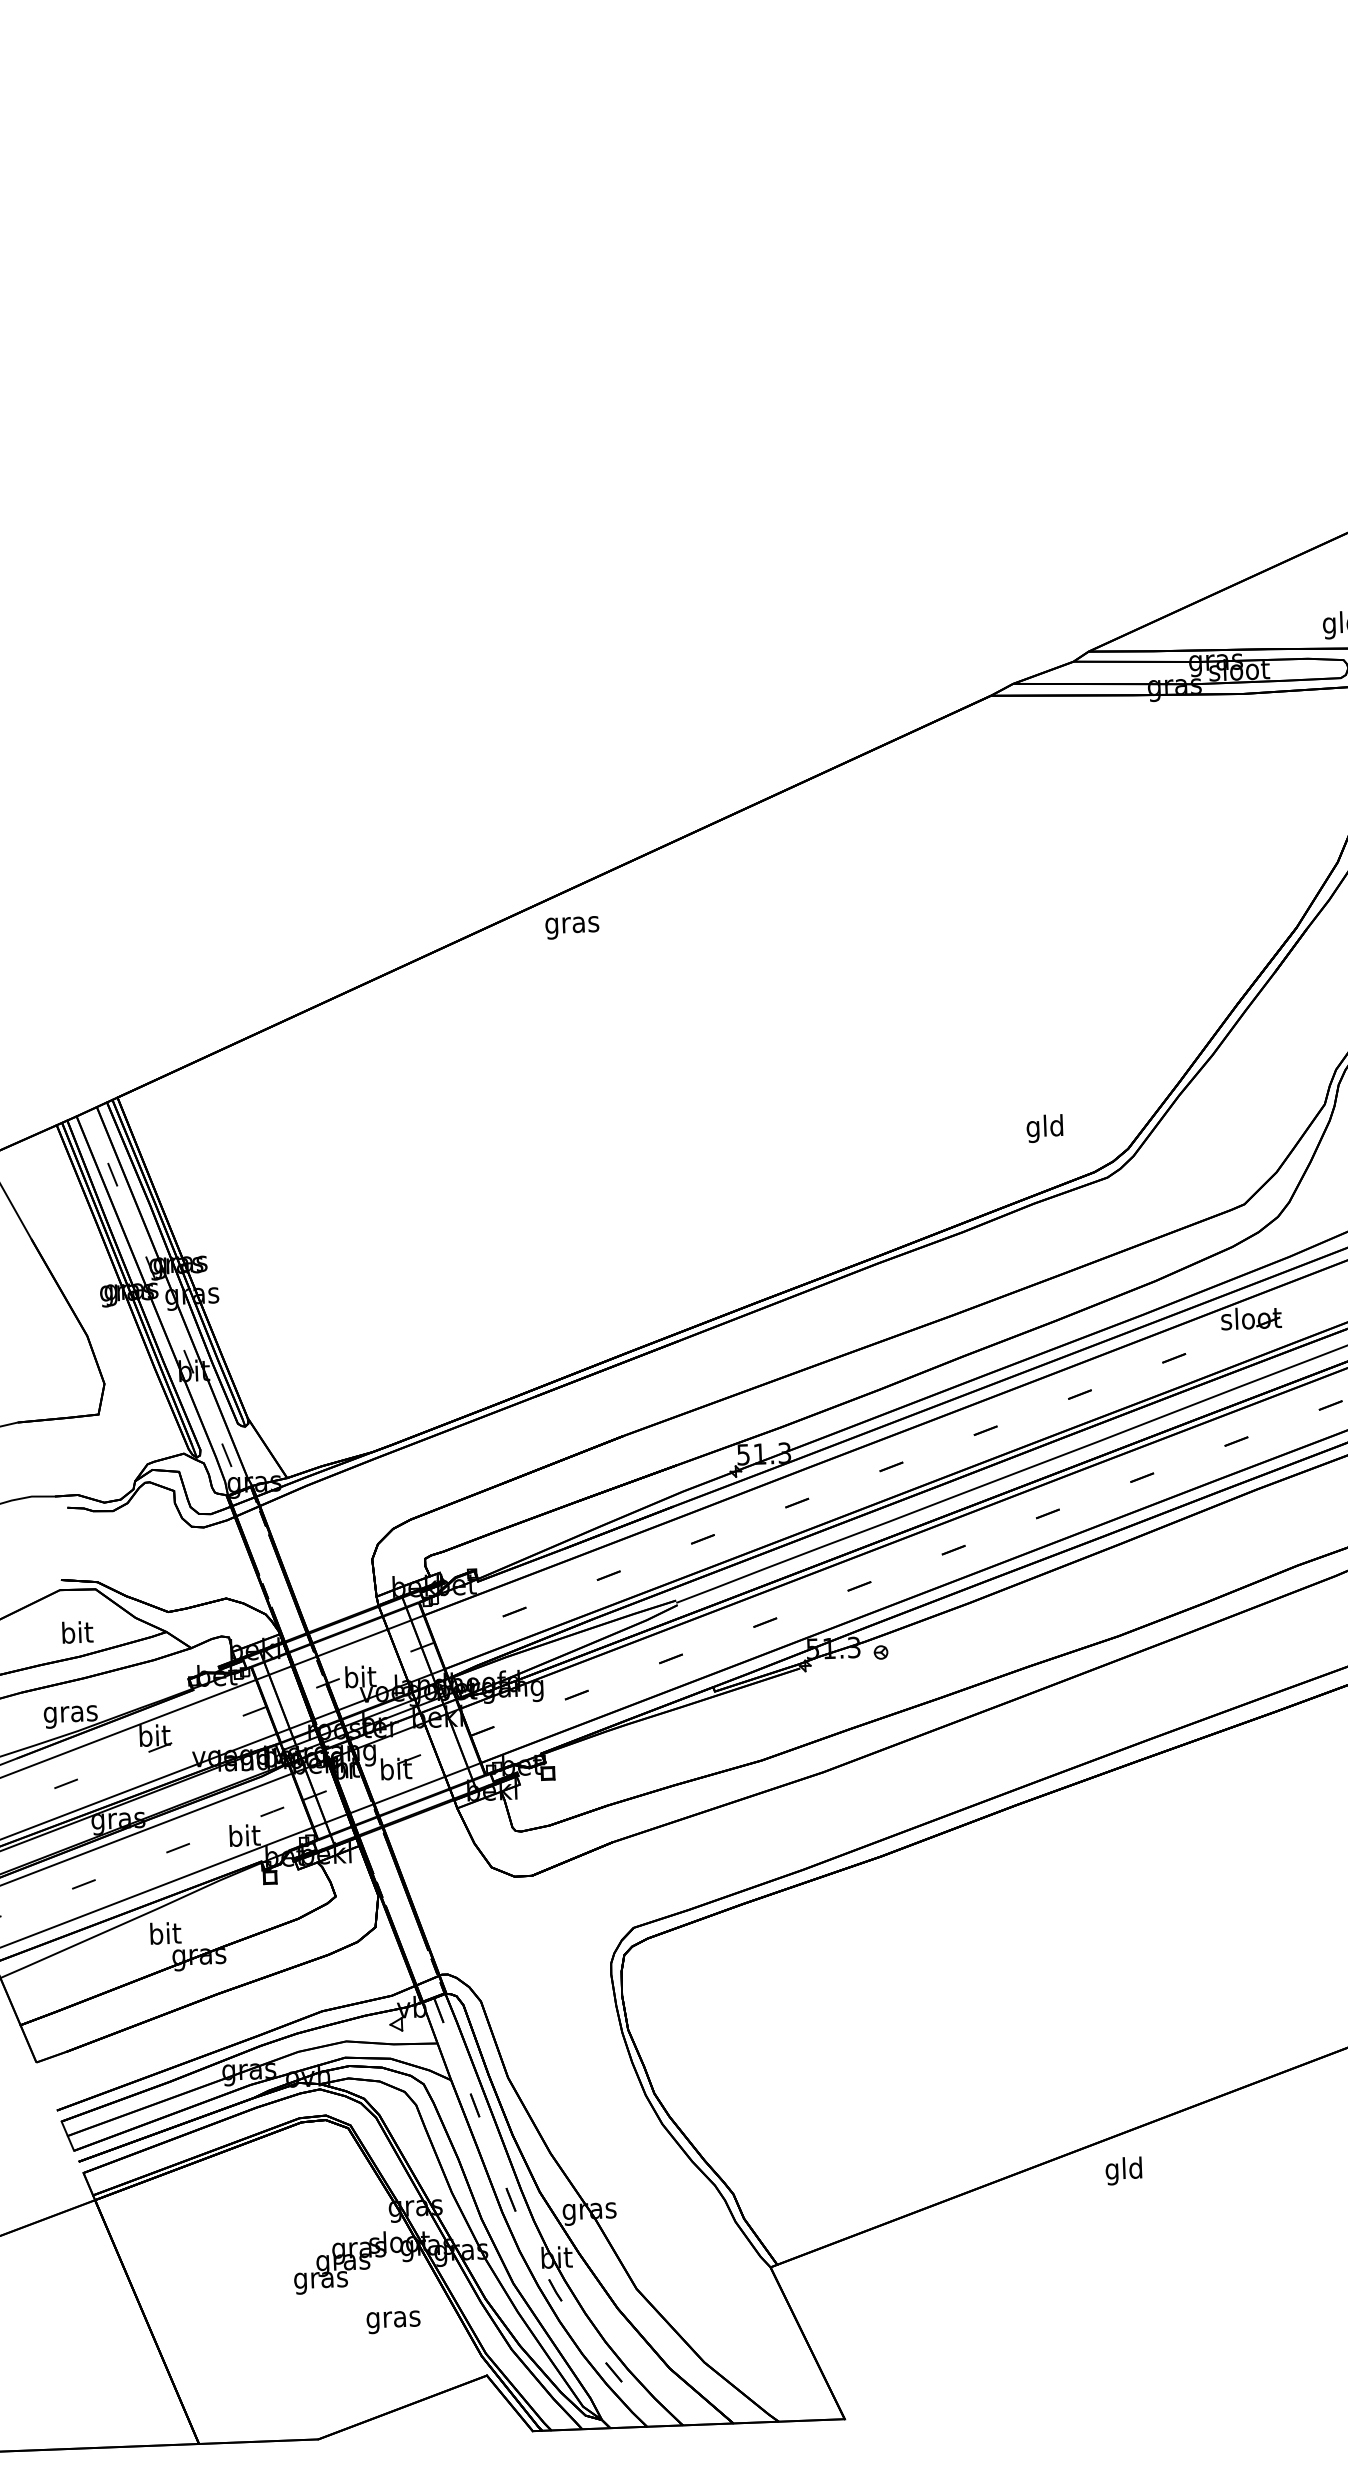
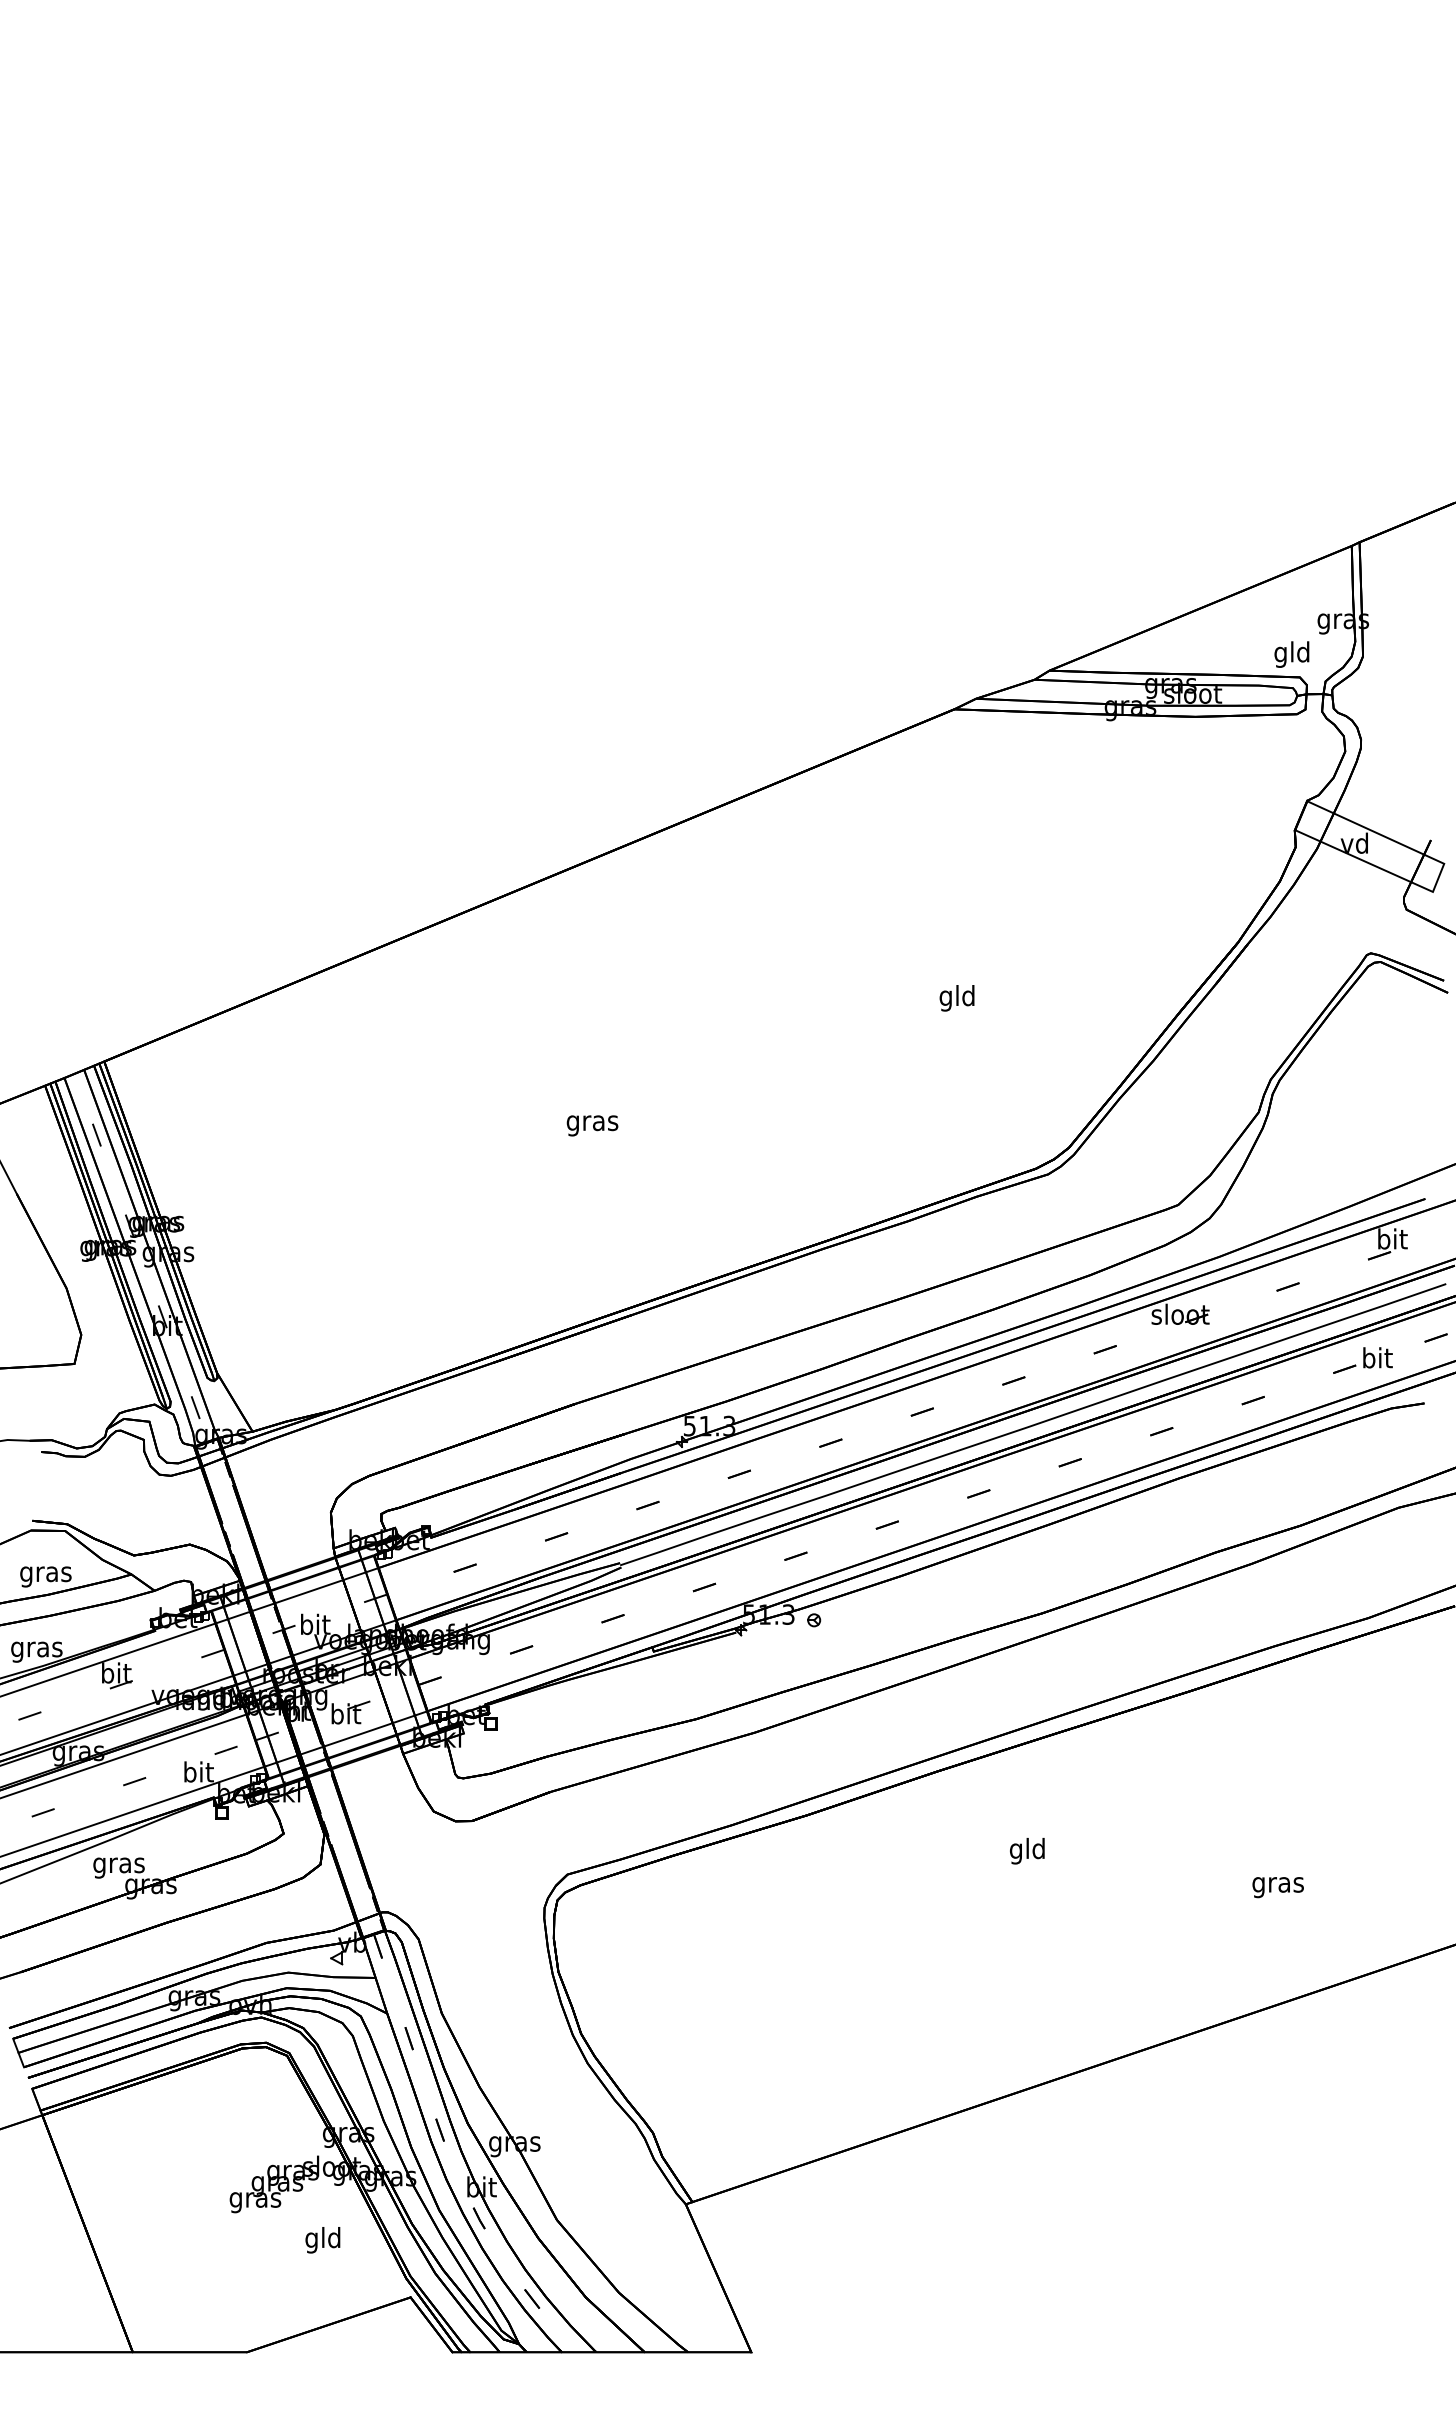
text: (572, 927) -> (592, 1125), moved
text: (1044, 1128) -> (956, 998), moved
text: (76, 1634) -> (45, 1573), bit -> gras
text: (164, 1936) -> (118, 1865), bit -> gras
text: (1124, 2171) -> (1027, 1851), moved
text: (393, 2319) -> (323, 2240), gras -> gld

